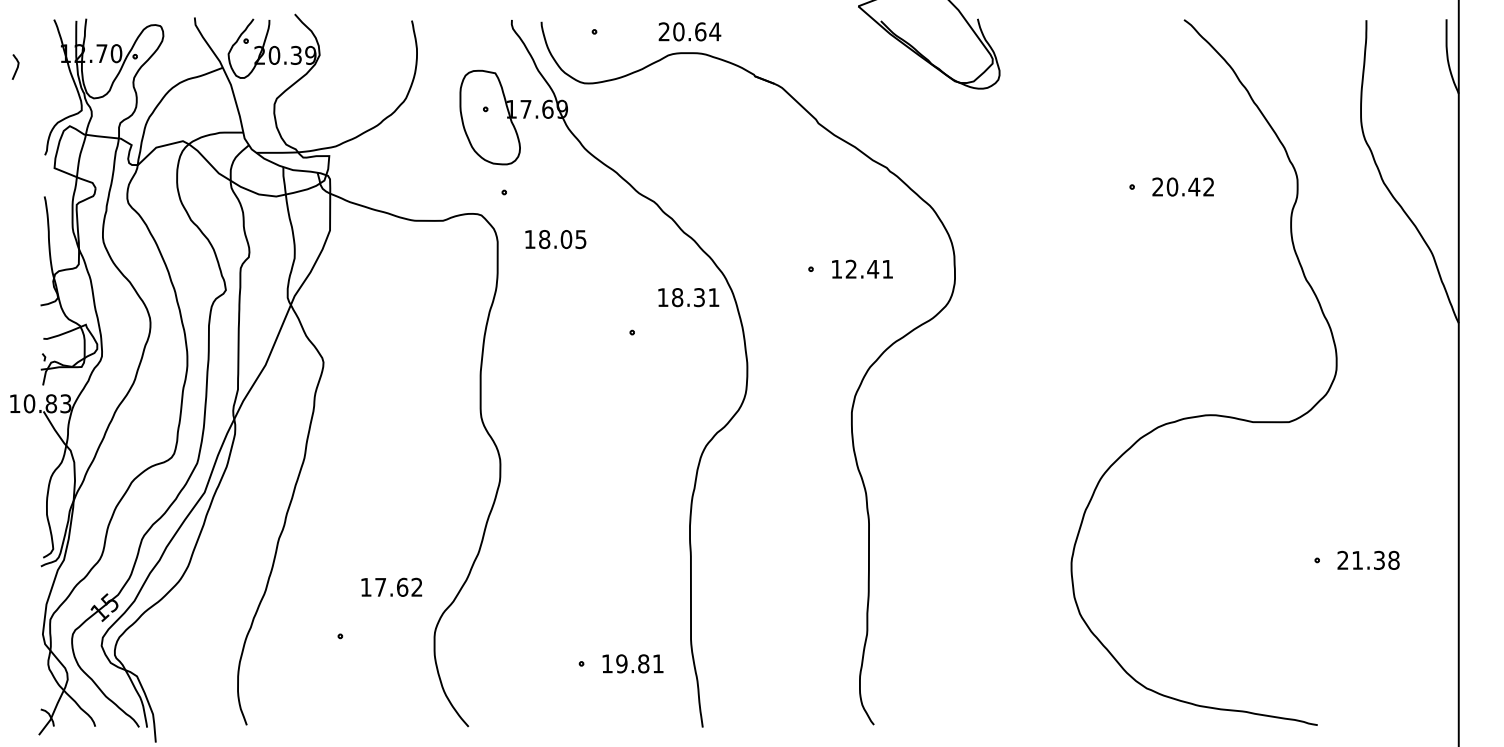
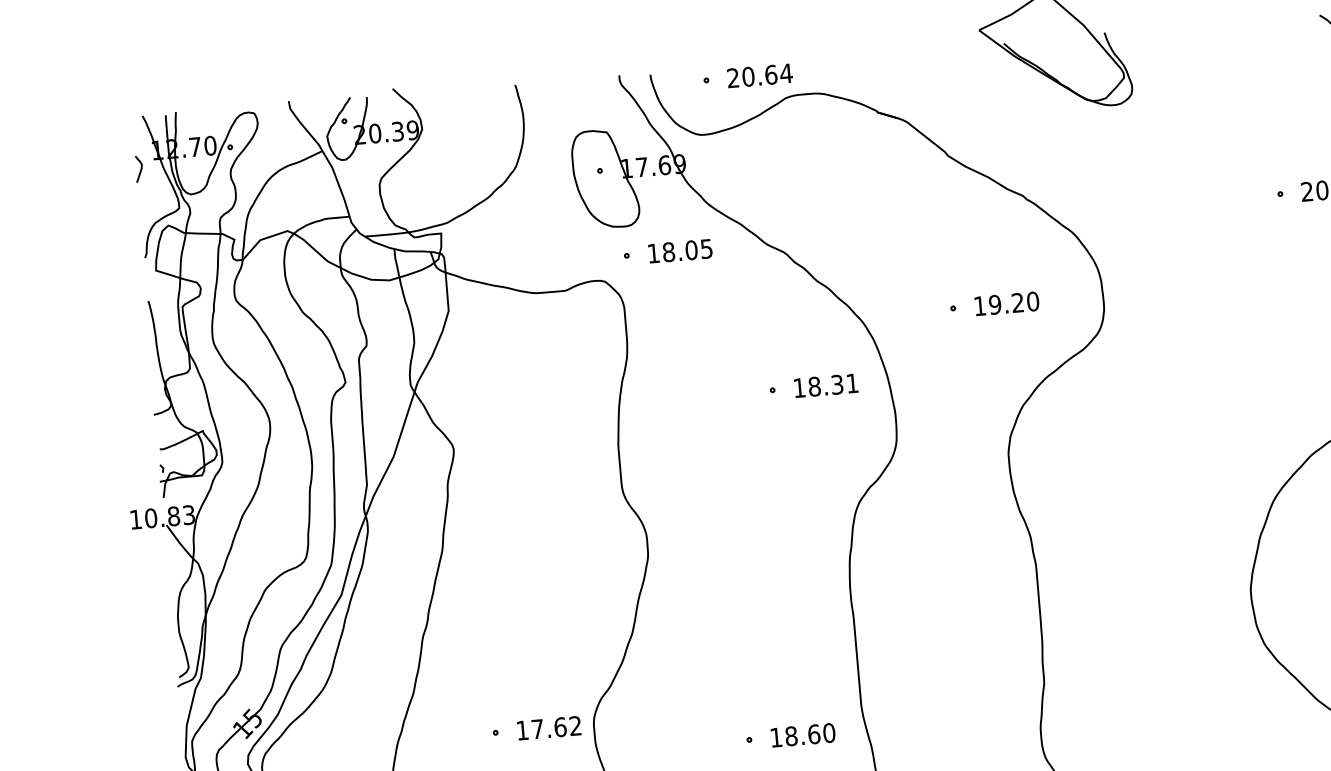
text: (689, 31) -> (759, 75), moved
curve: (16, 67) -> (140, 169), moved
text: (555, 239) -> (680, 251), moved
text: (869, 268) -> (1014, 302), 12.41 -> 19.20
text: (688, 297) -> (825, 385), moved
text: (391, 586) -> (548, 727), moved
text: (639, 663) -> (809, 734), 19.81 -> 18.60

